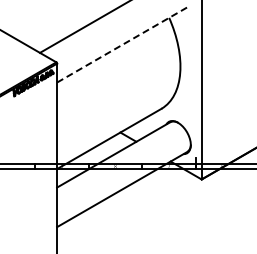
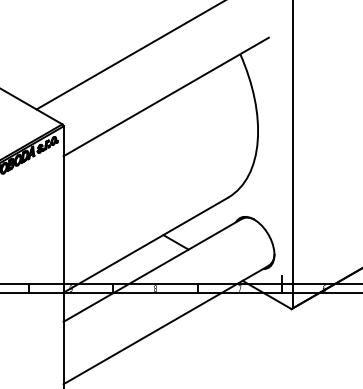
line: (122, 44) -> (166, 96), dashed -> solid

